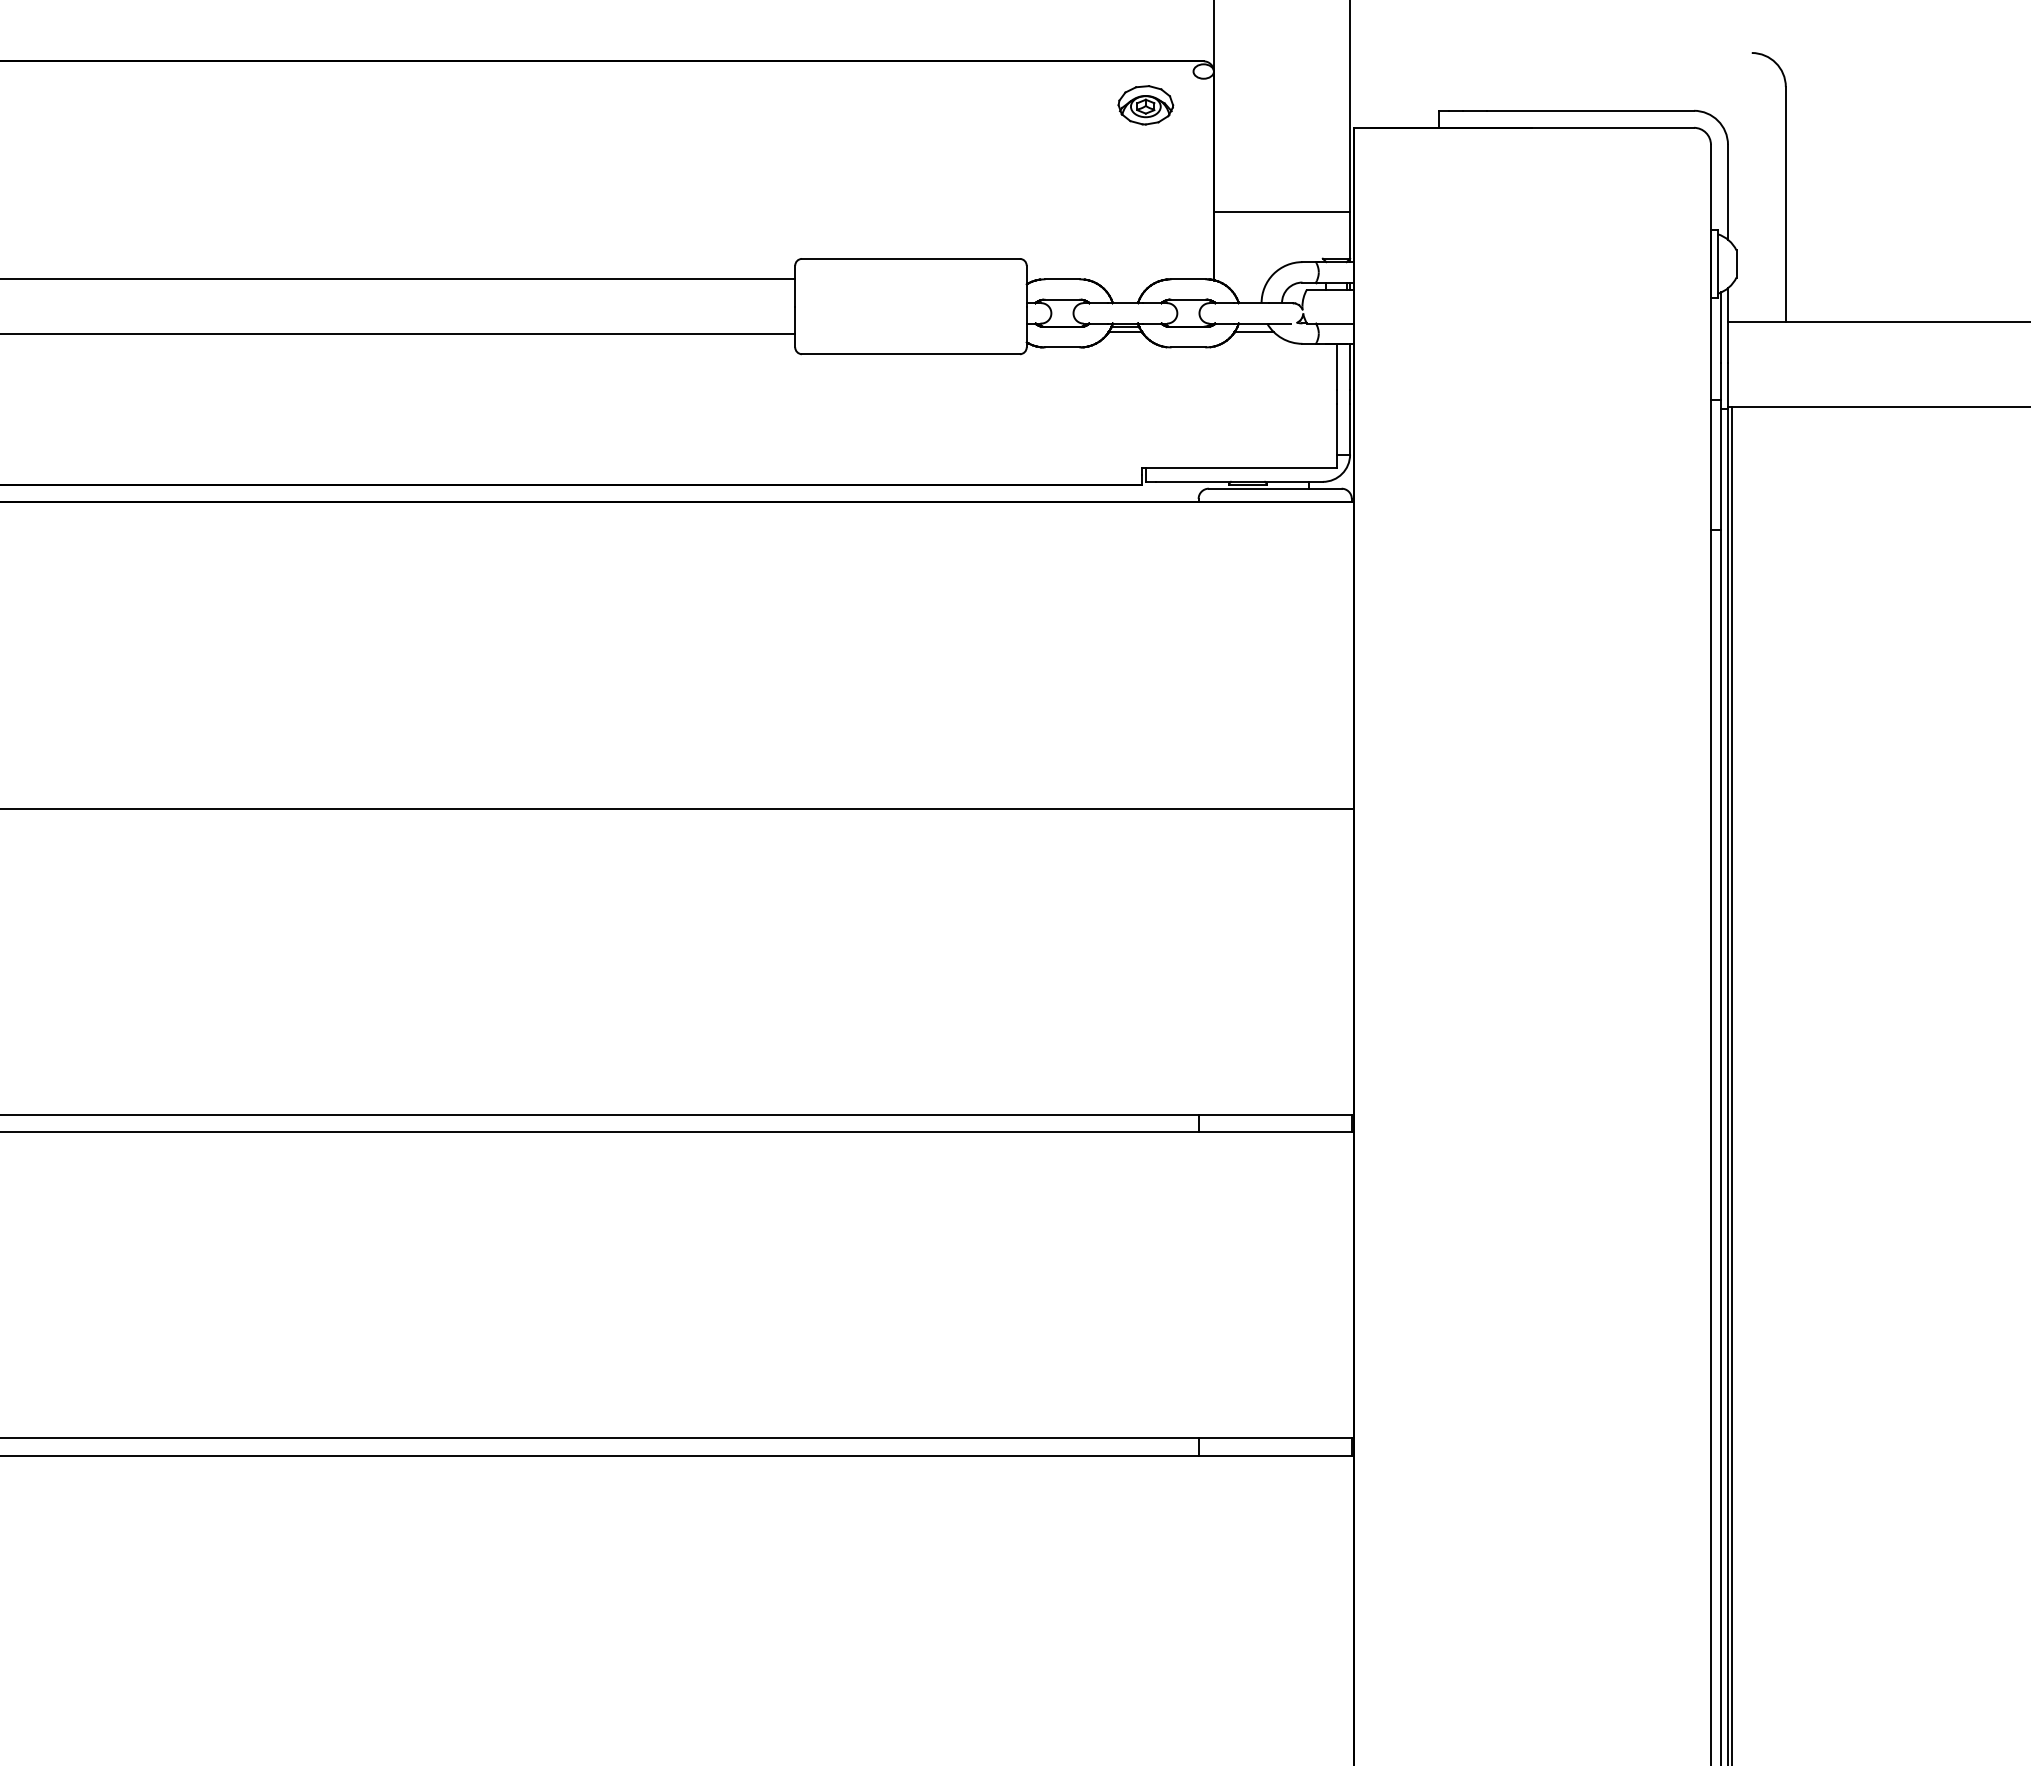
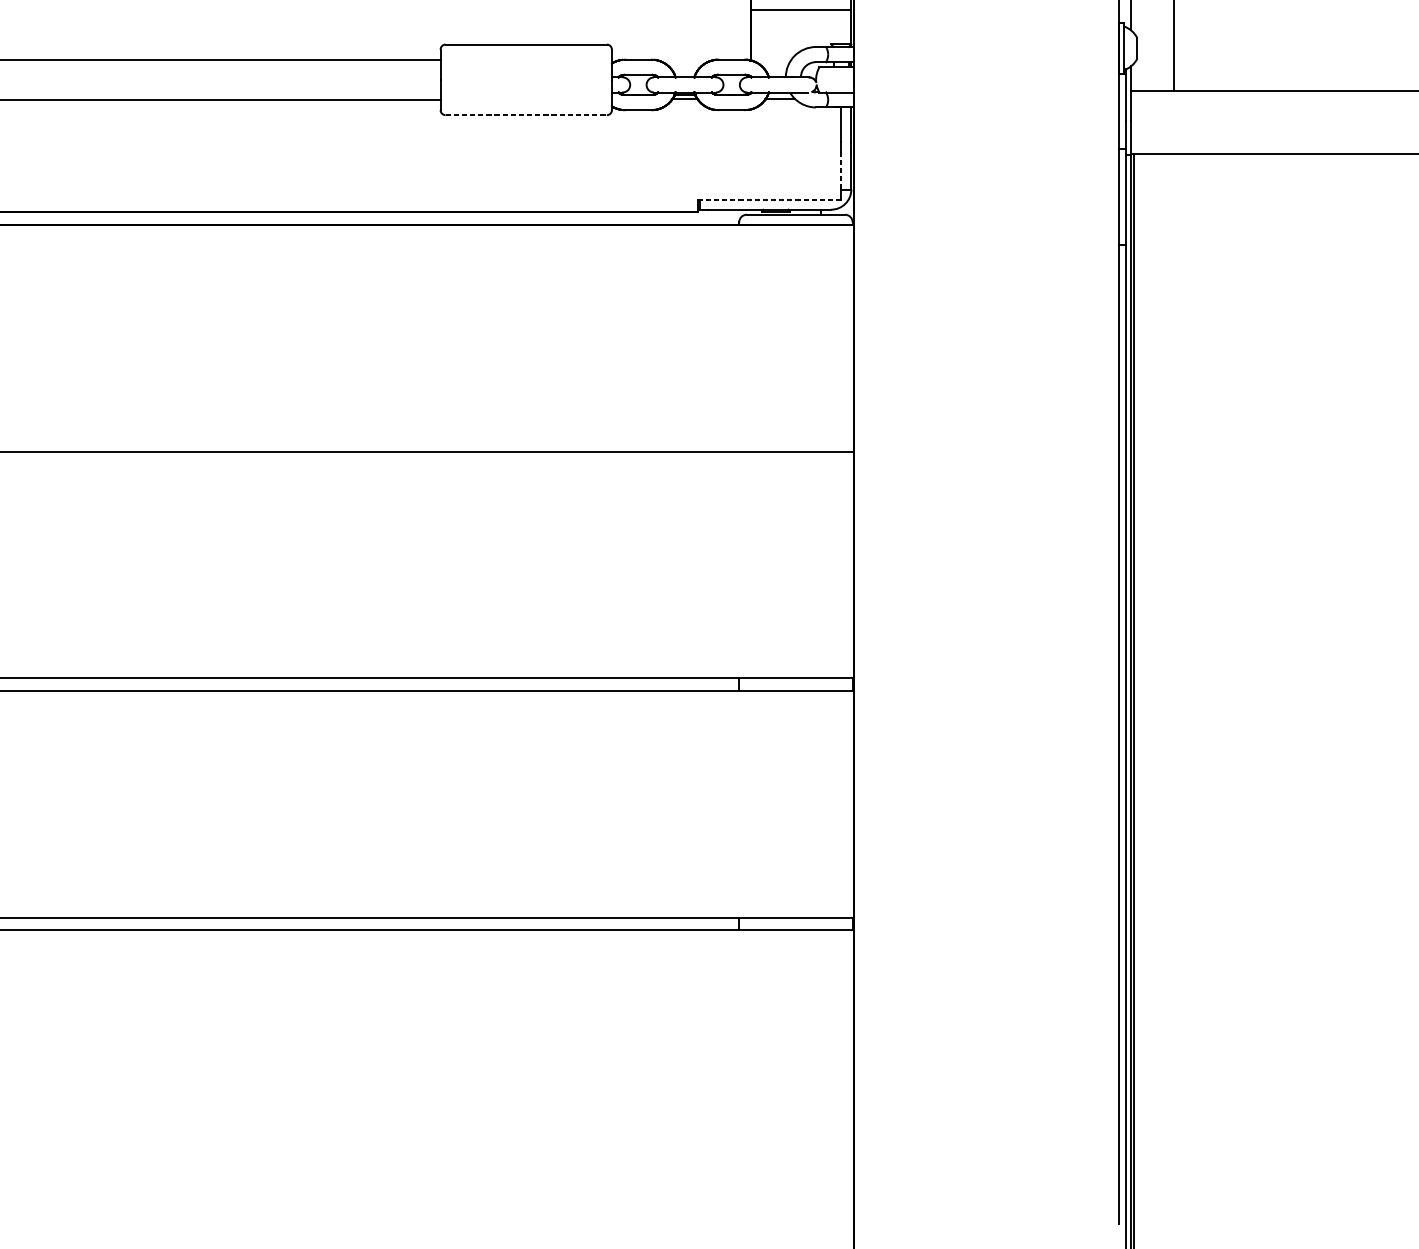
line: (910, 354) -> (525, 115), solid -> dashed
line: (1336, 429) -> (841, 170), solid -> dashed
line: (1239, 468) -> (769, 199), solid -> dashed

